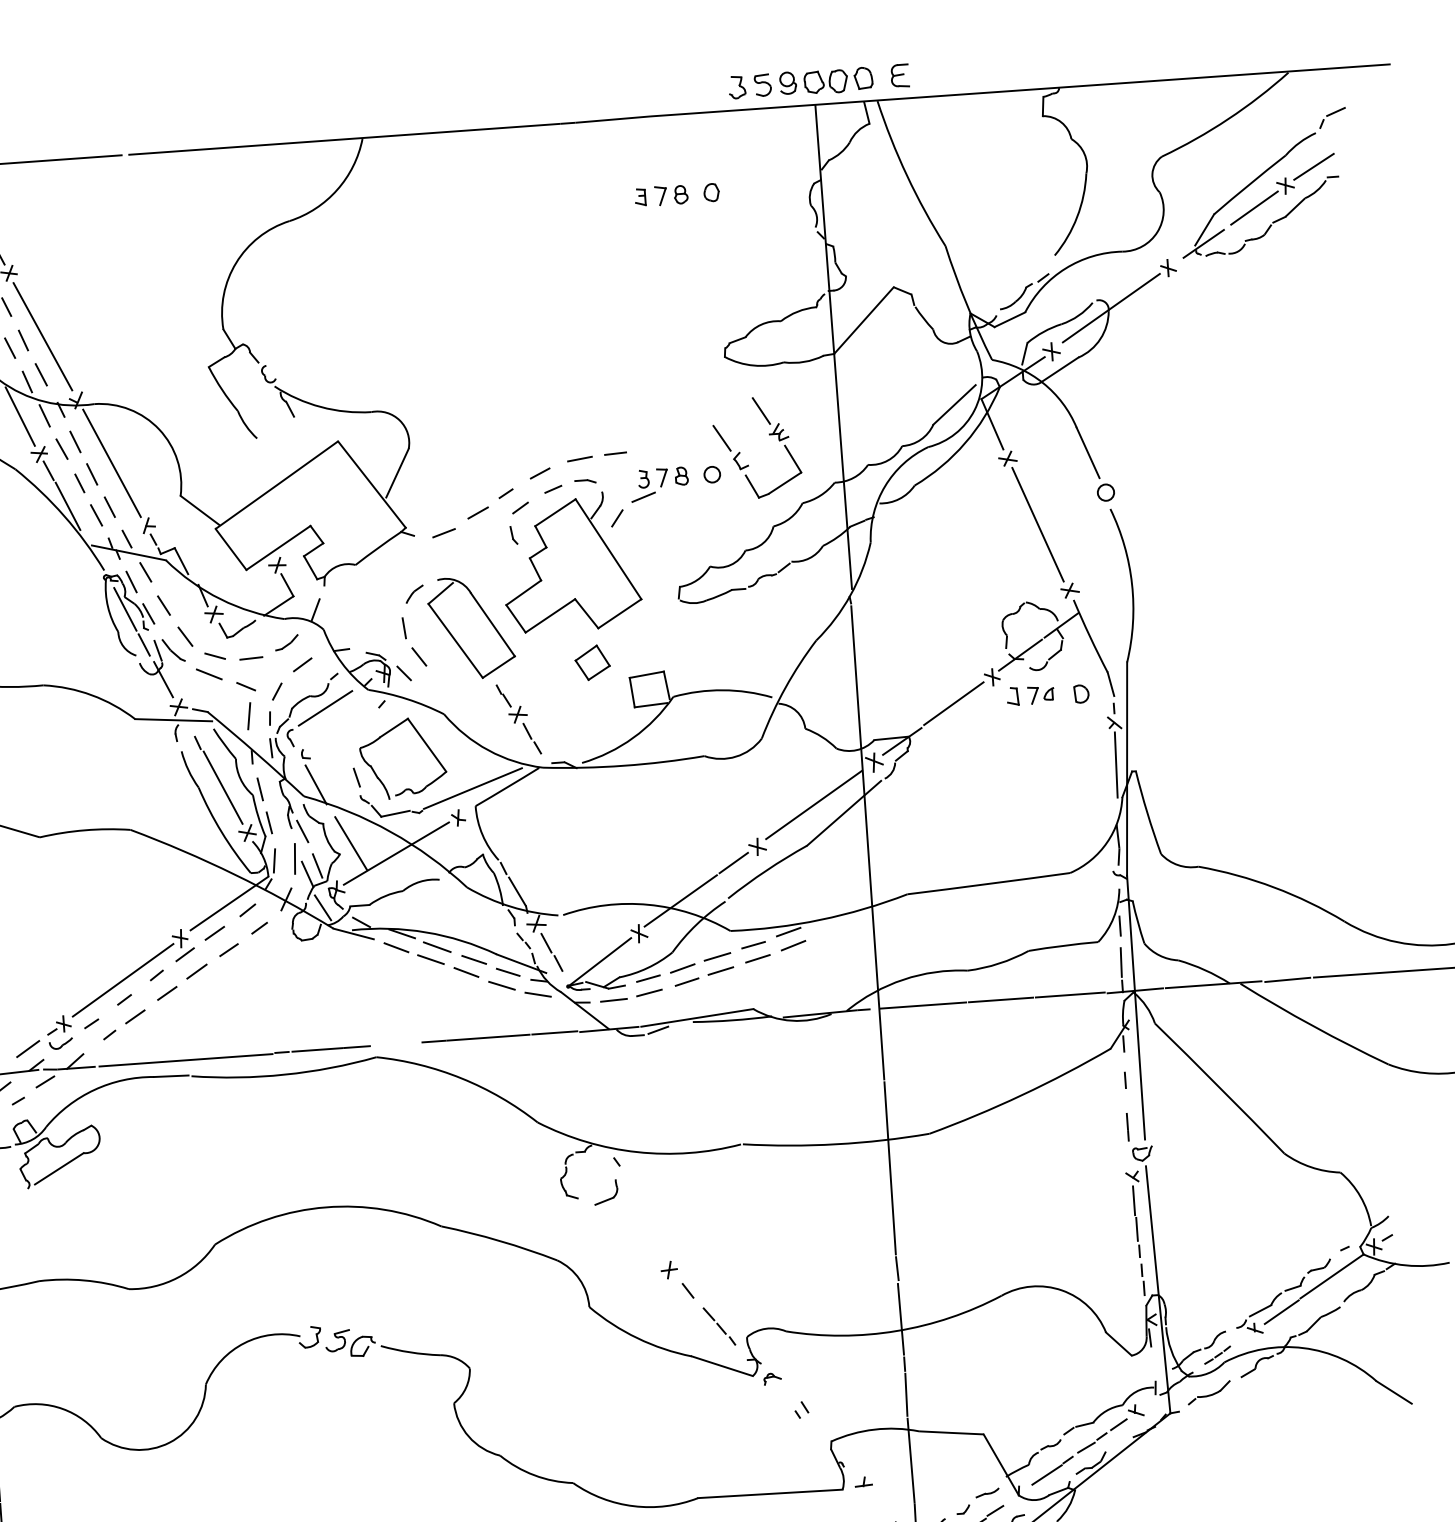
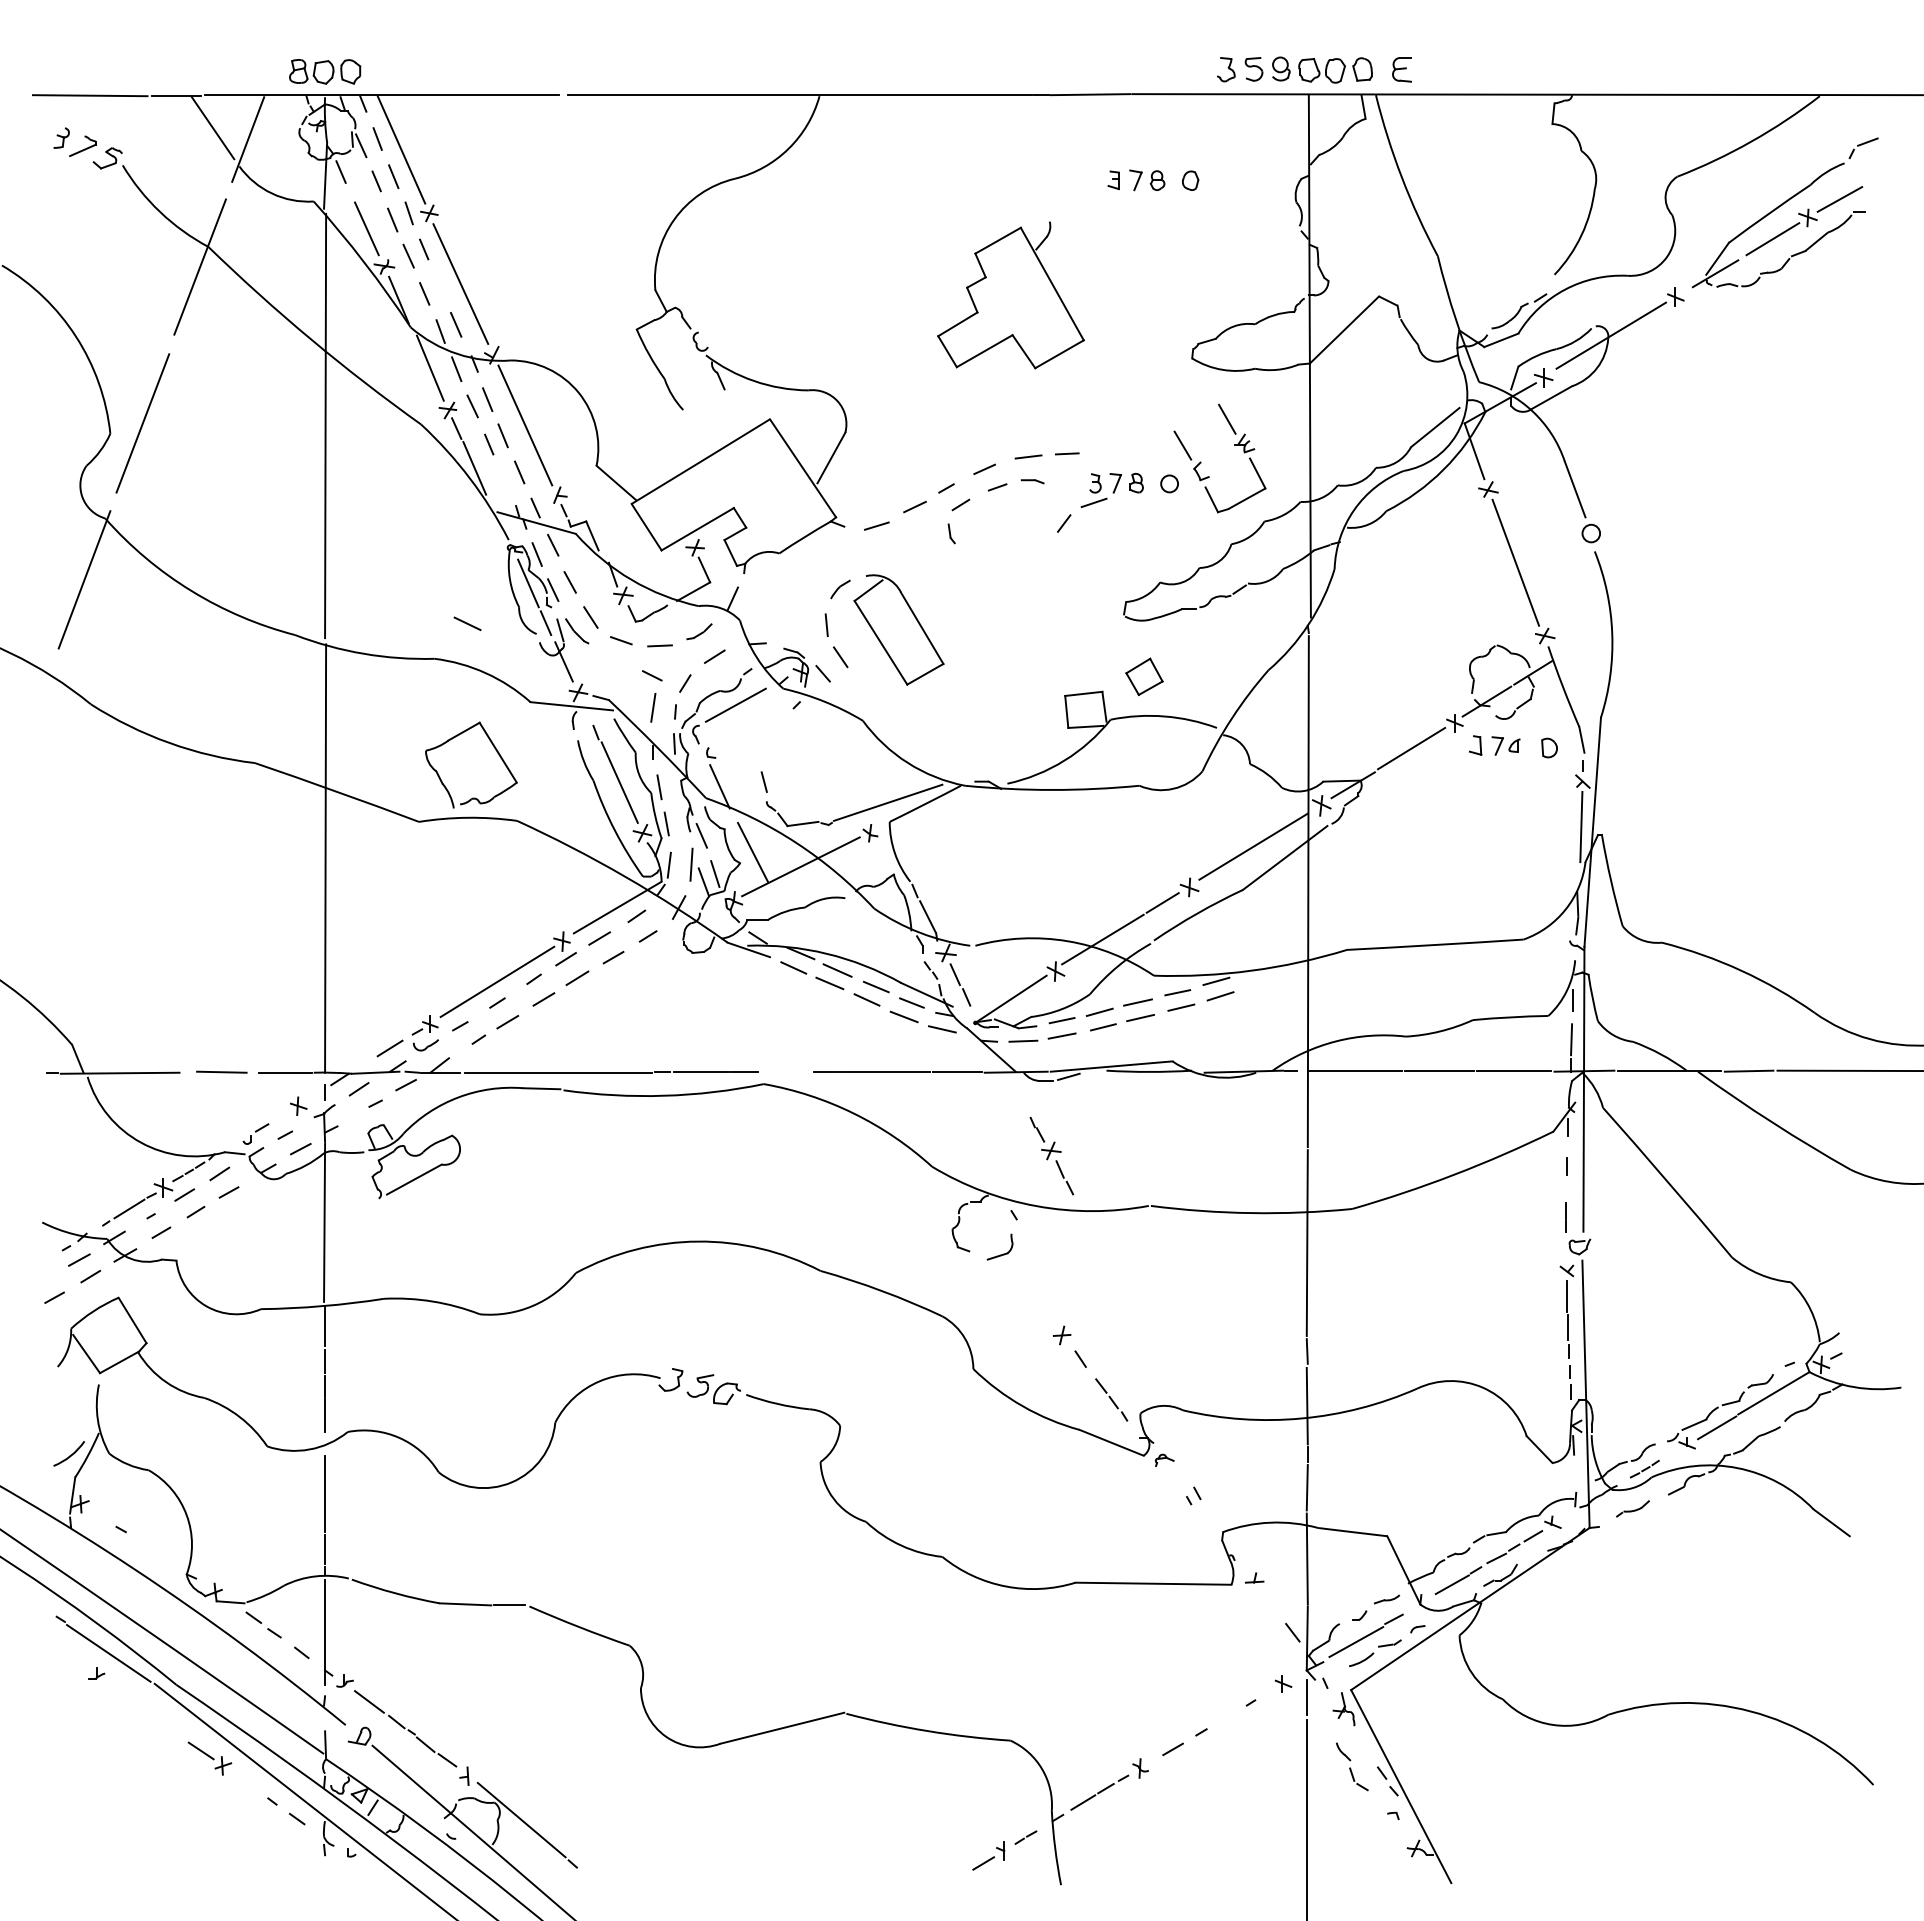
line: (23, 340) -> (439, 286), removed
line: (96, 514) -> (504, 479), removed
part: (570, 562) -> (1010, 295), moved
part: (592, 662) -> (1144, 676), moved
line: (209, 674) -> (467, 623), moved
part: (518, 719) -> (1051, 1156), moved
part: (424, 743) -> (495, 750), moved
line: (322, 907) -> (717, 919), removed
part: (1208, 1392) -> (1632, 1508), size x0.7

